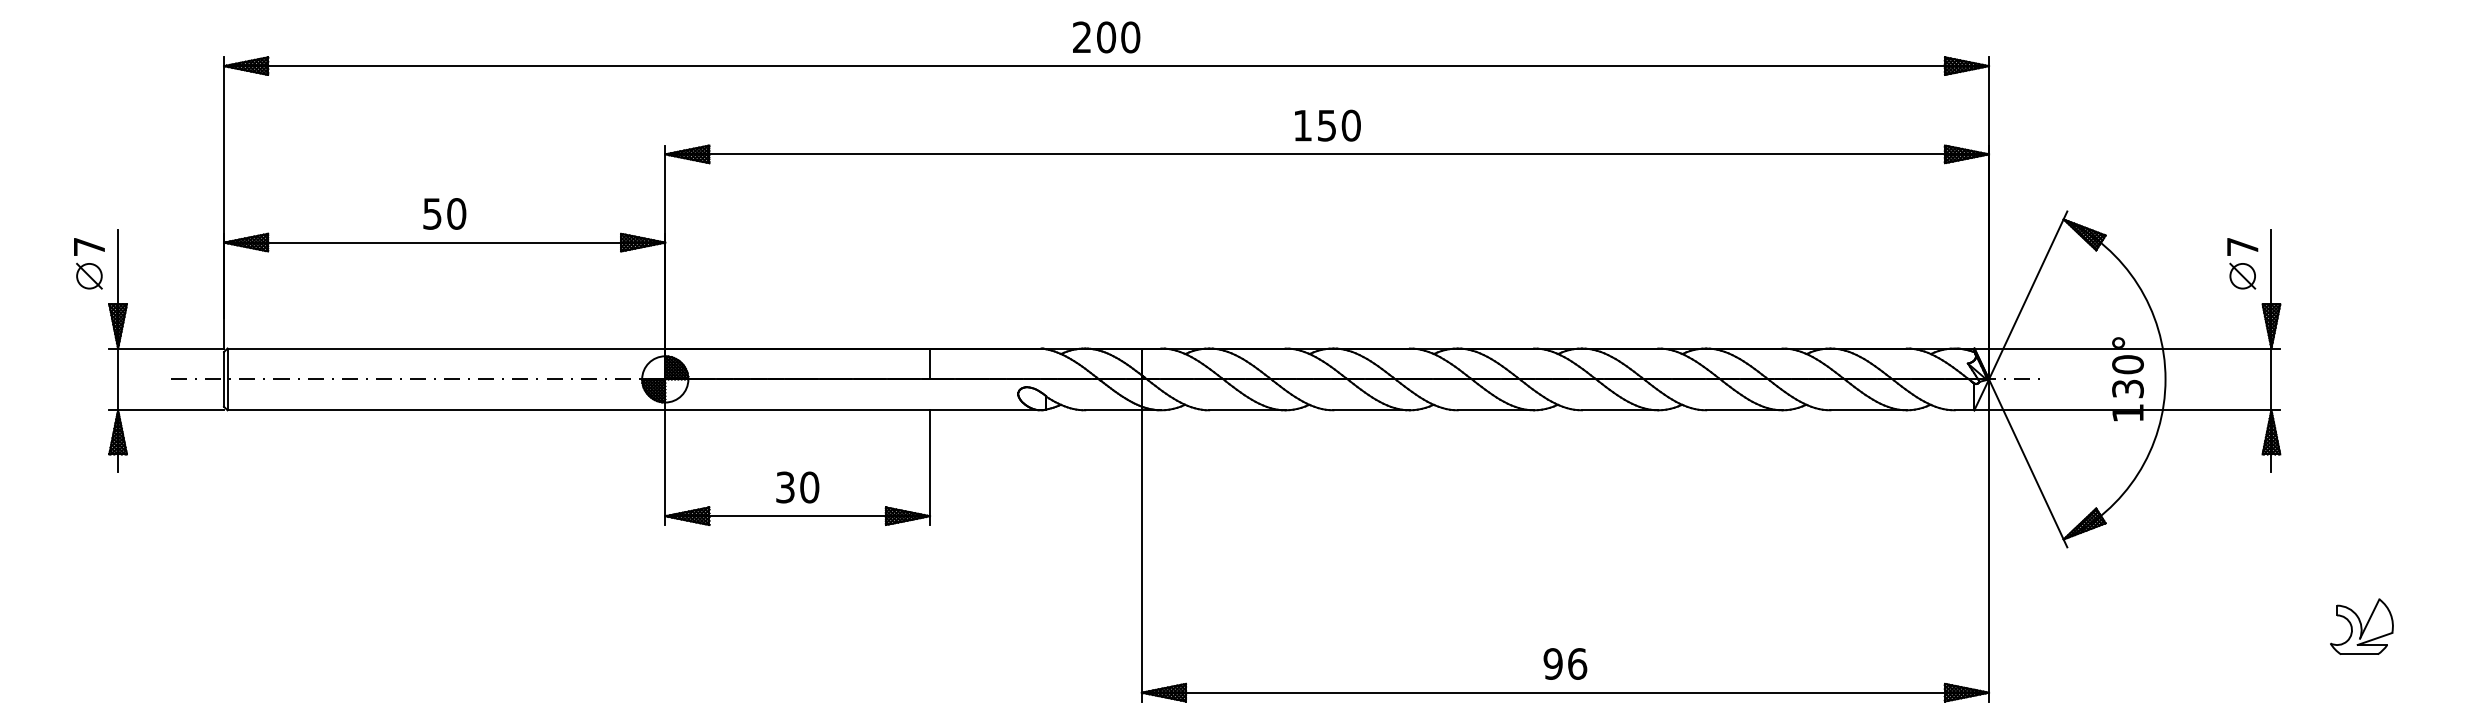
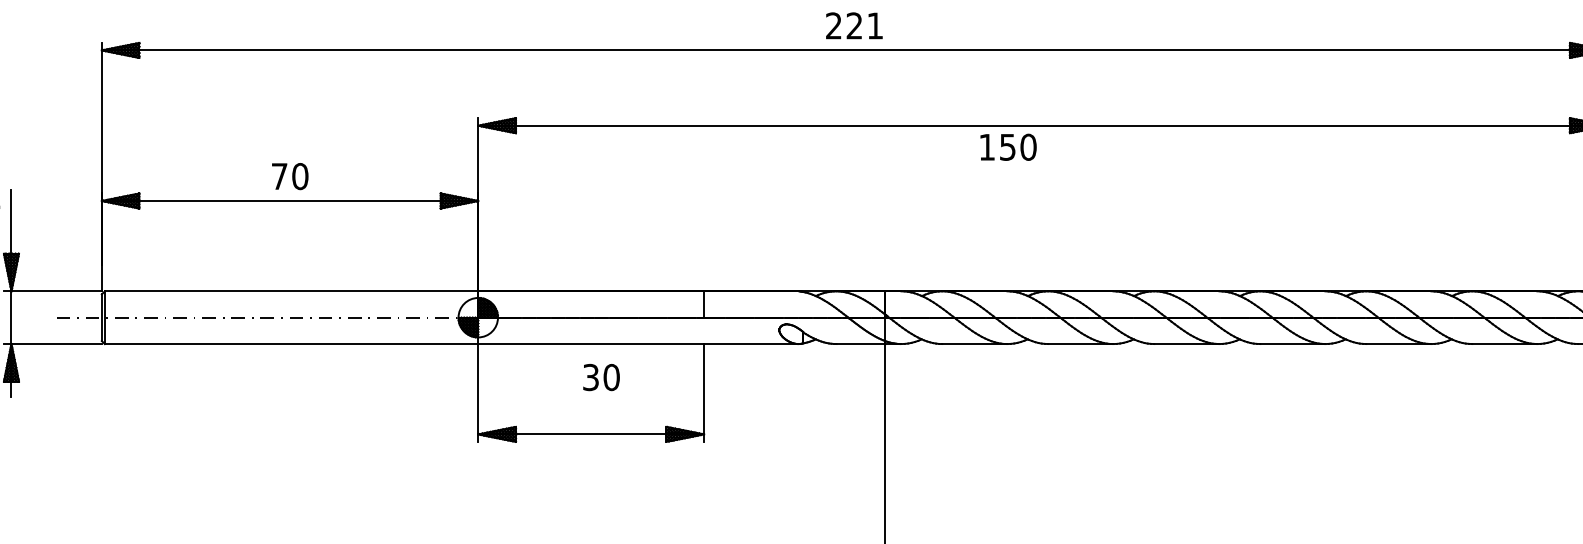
text: (1118, 37) -> (864, 26), 200 -> 221
text: (1327, 125) -> (1008, 147), moved
text: (432, 213) -> (279, 176), 50 -> 70
text: (797, 487) -> (601, 377), moved

